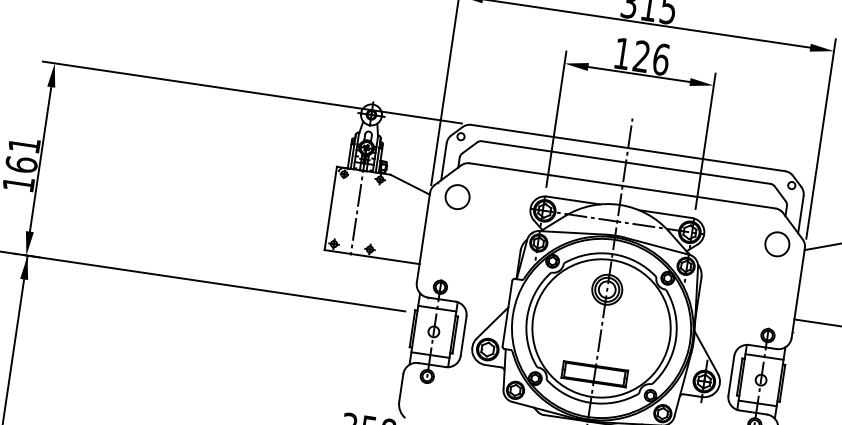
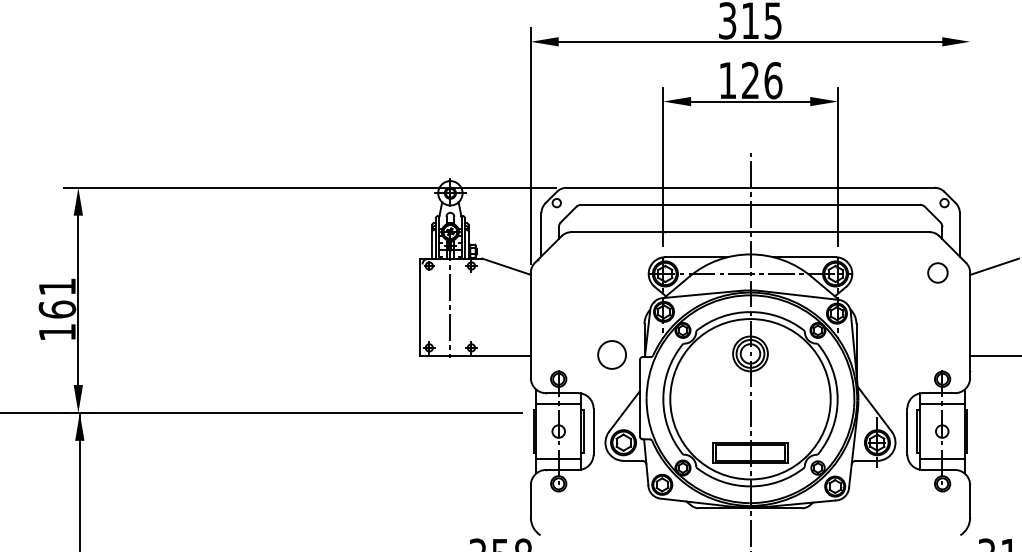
line: (821, 138) -> (970, 144), removed
circle: (457, 196) -> (611, 354), moved
circle: (777, 243) -> (937, 272), size x0.7

